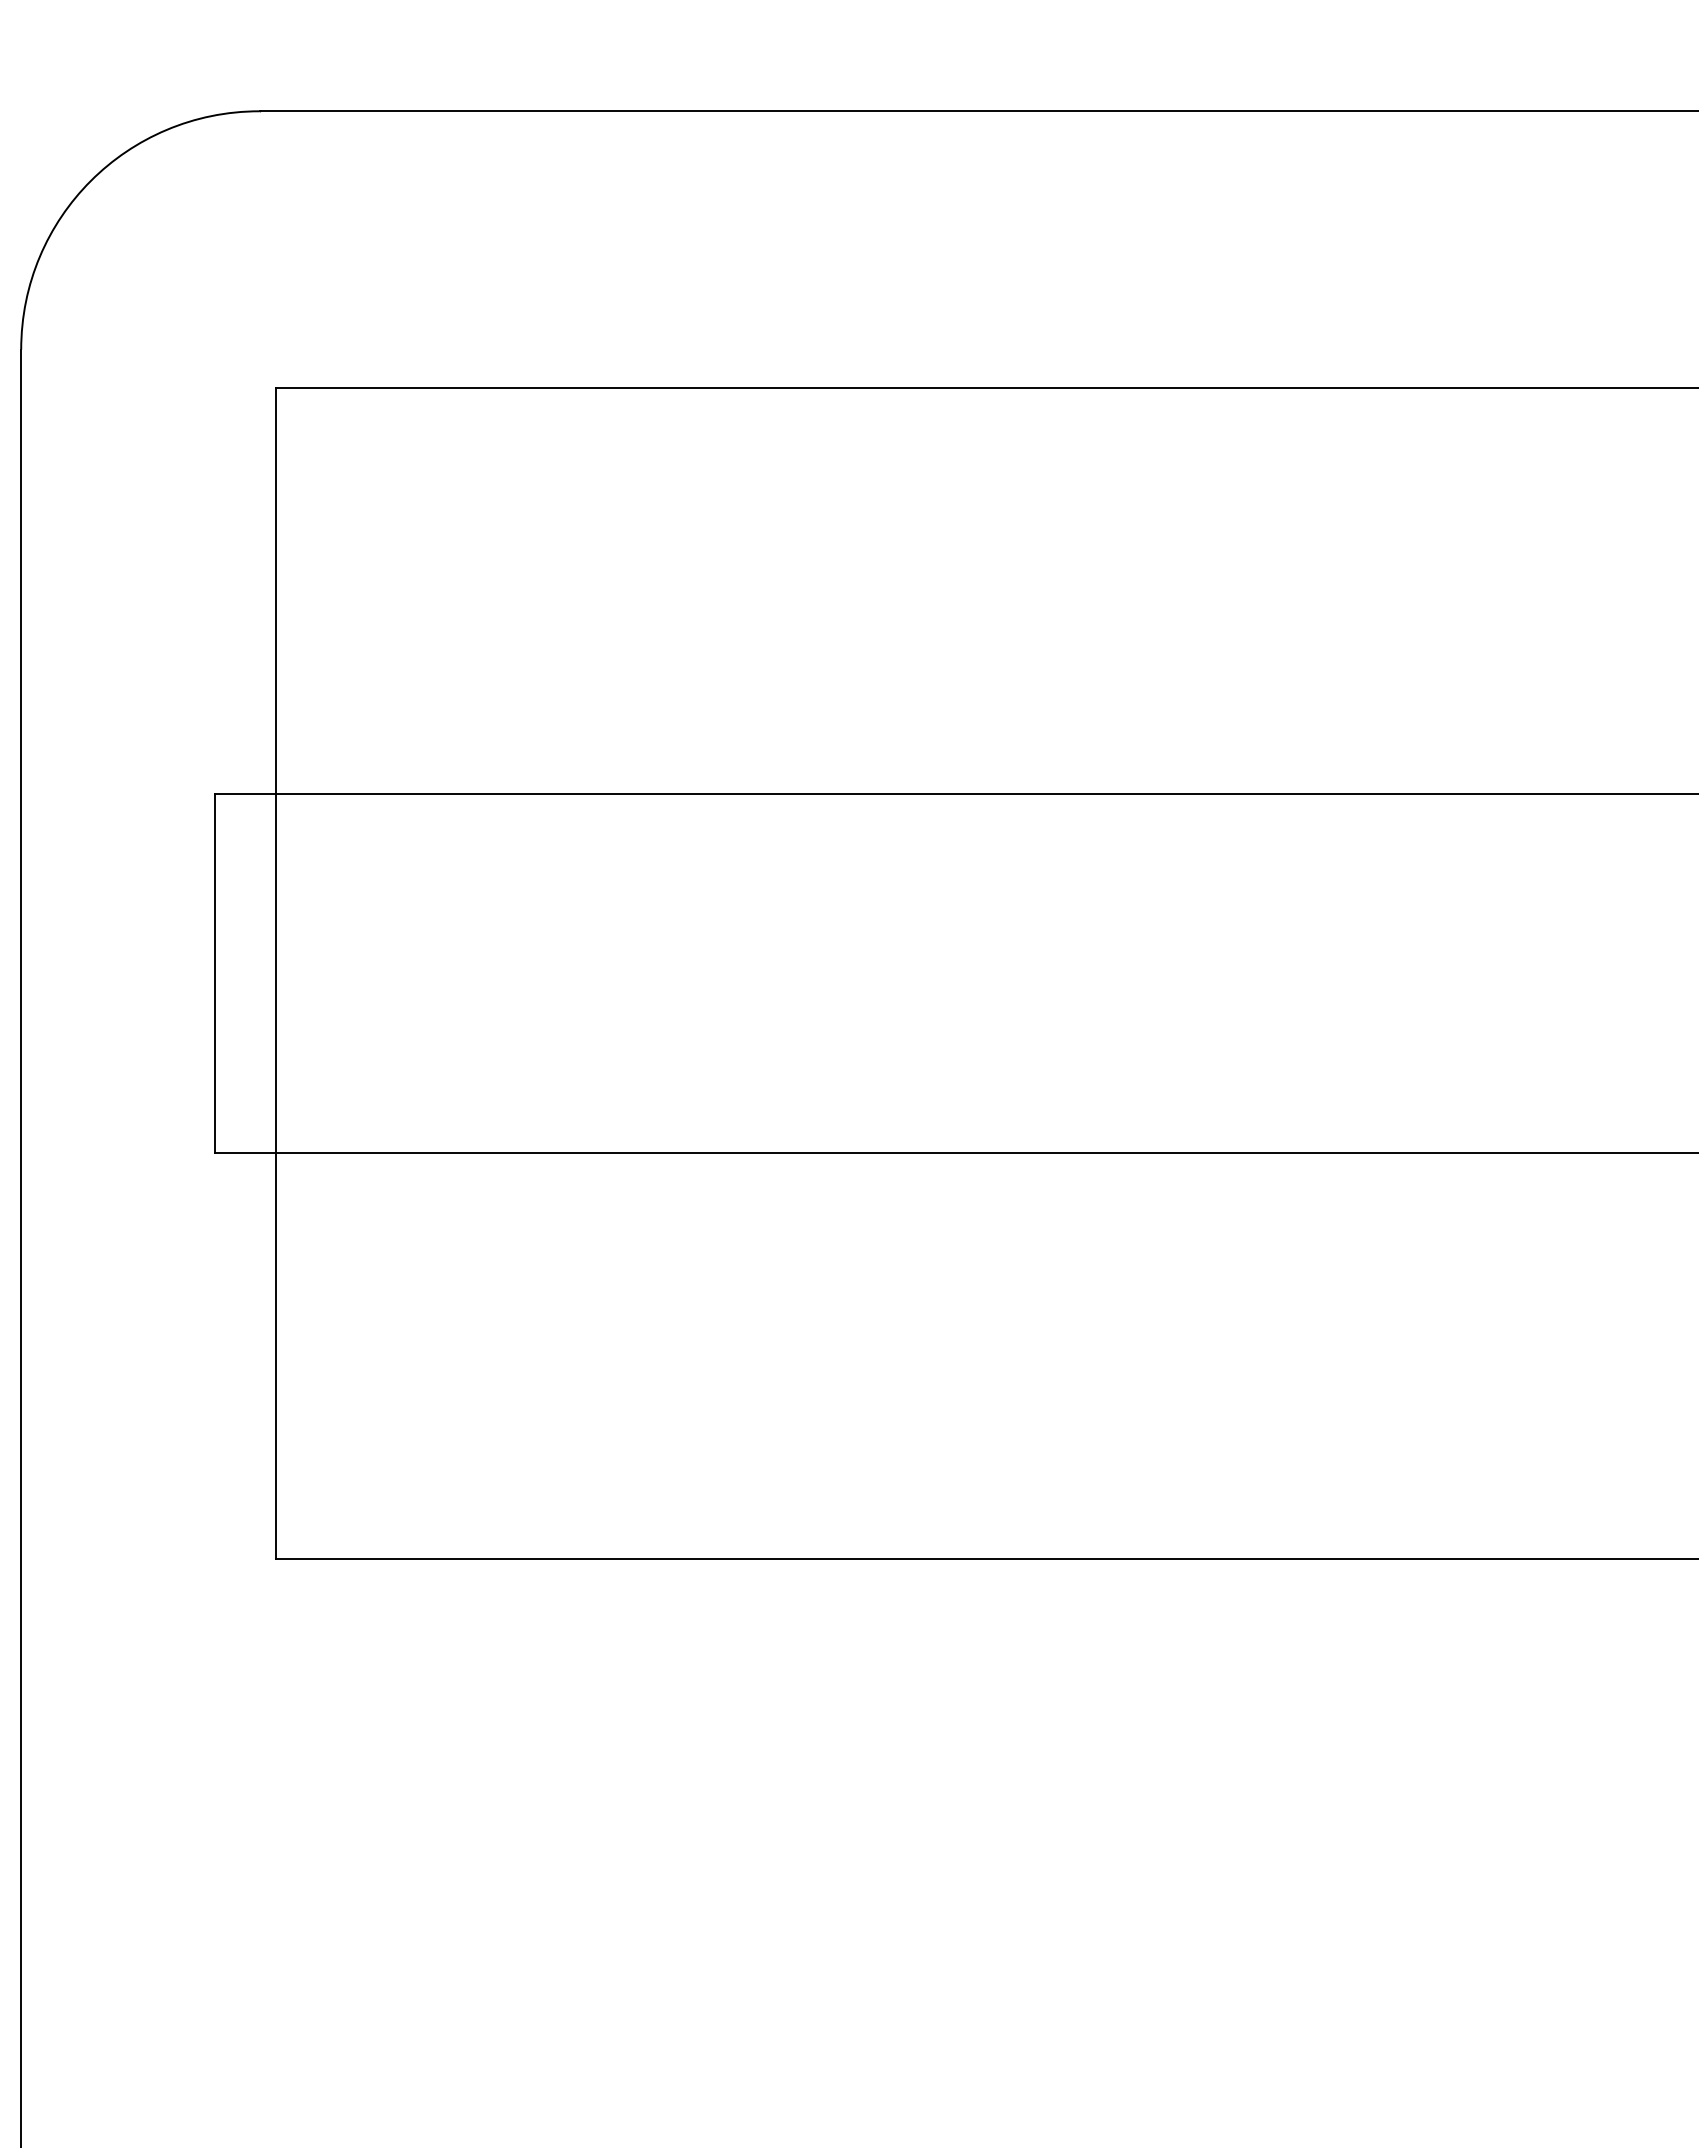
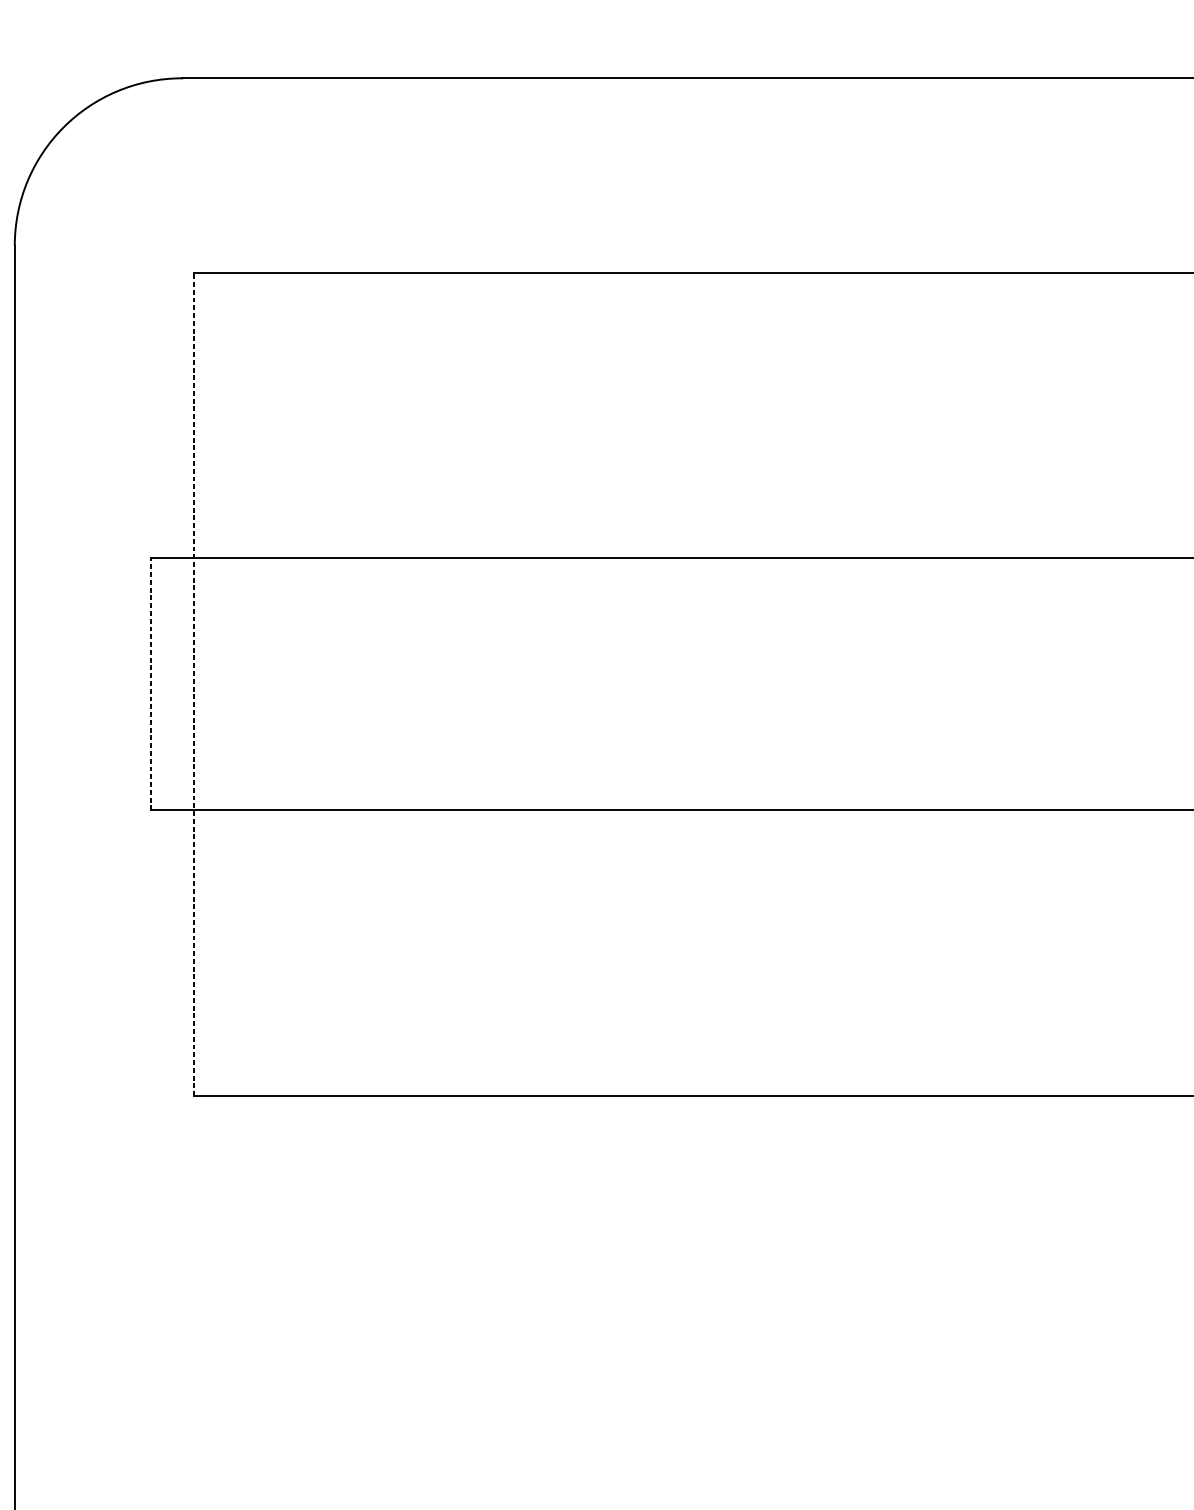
line: (214, 973) -> (150, 684), solid -> dashed
line: (276, 973) -> (194, 684), solid -> dashed

